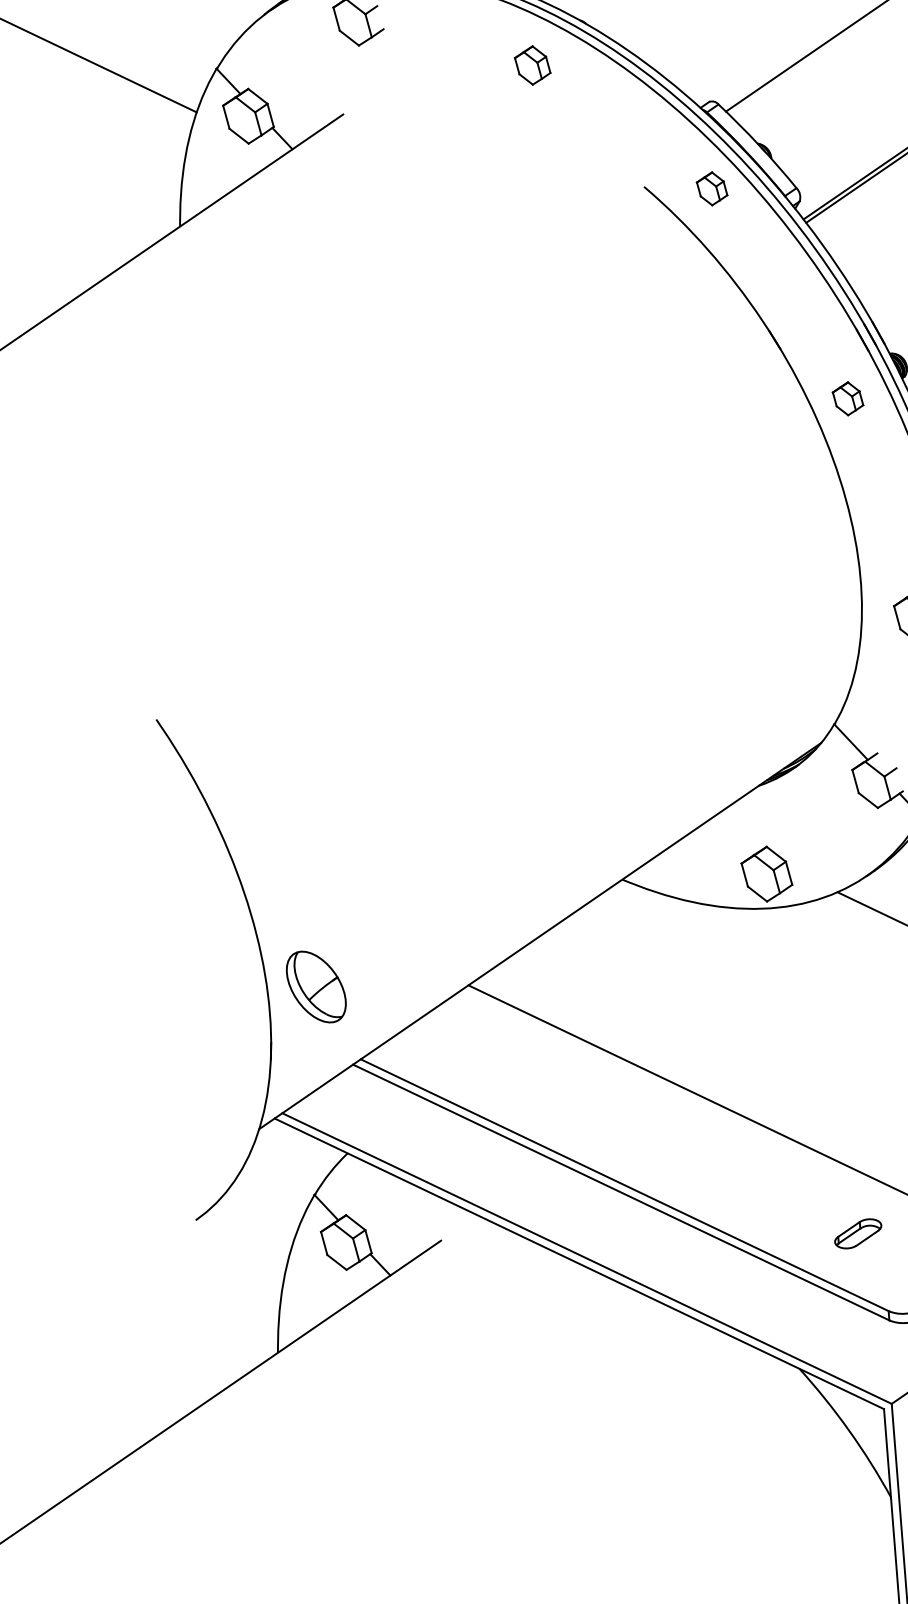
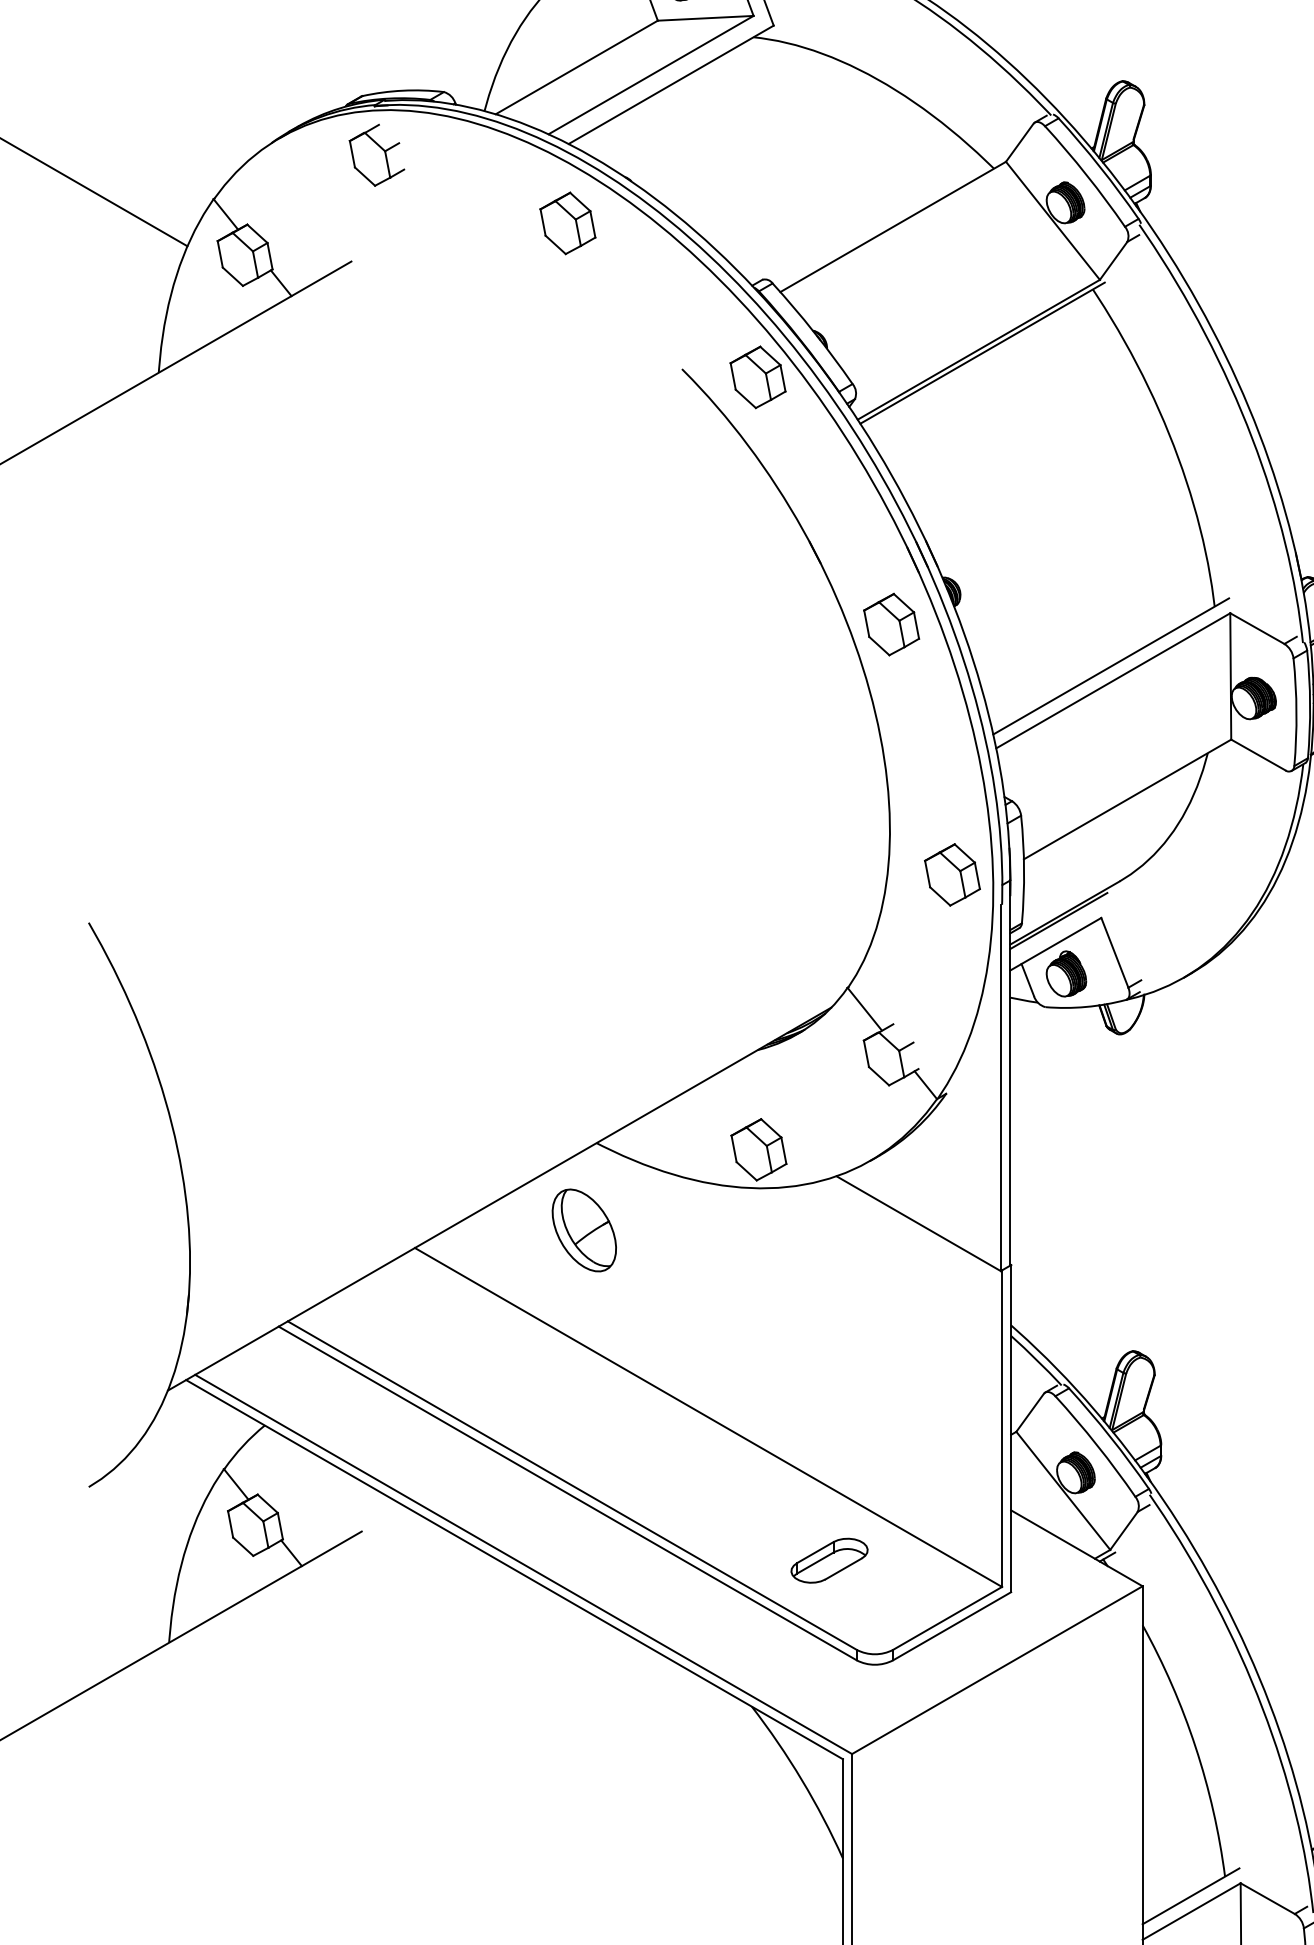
part: (532, 65) -> (567, 223), size x1.43
part: (711, 188) -> (757, 377), size x1.67
part: (847, 398) -> (891, 624), size x1.67
part: (315, 987) -> (583, 1230), moved
part: (858, 1233) -> (829, 1560), size x1.43

